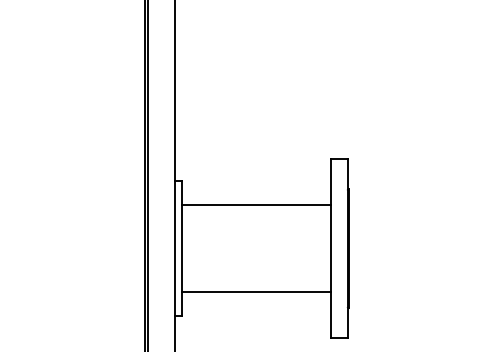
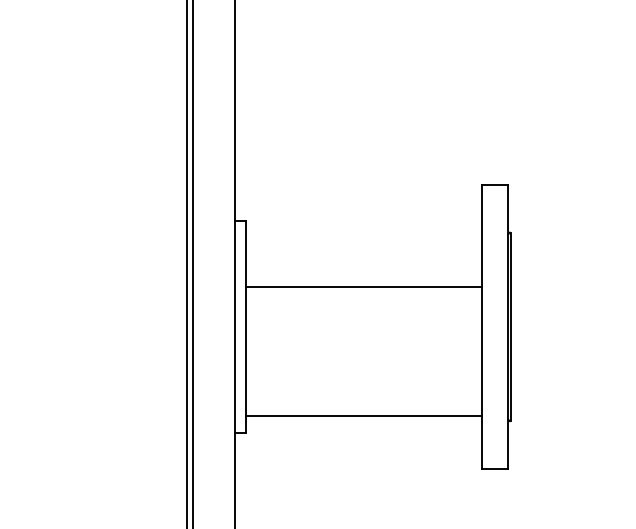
line: (256, 205) -> (363, 287), moved
line: (256, 291) -> (363, 415), moved

